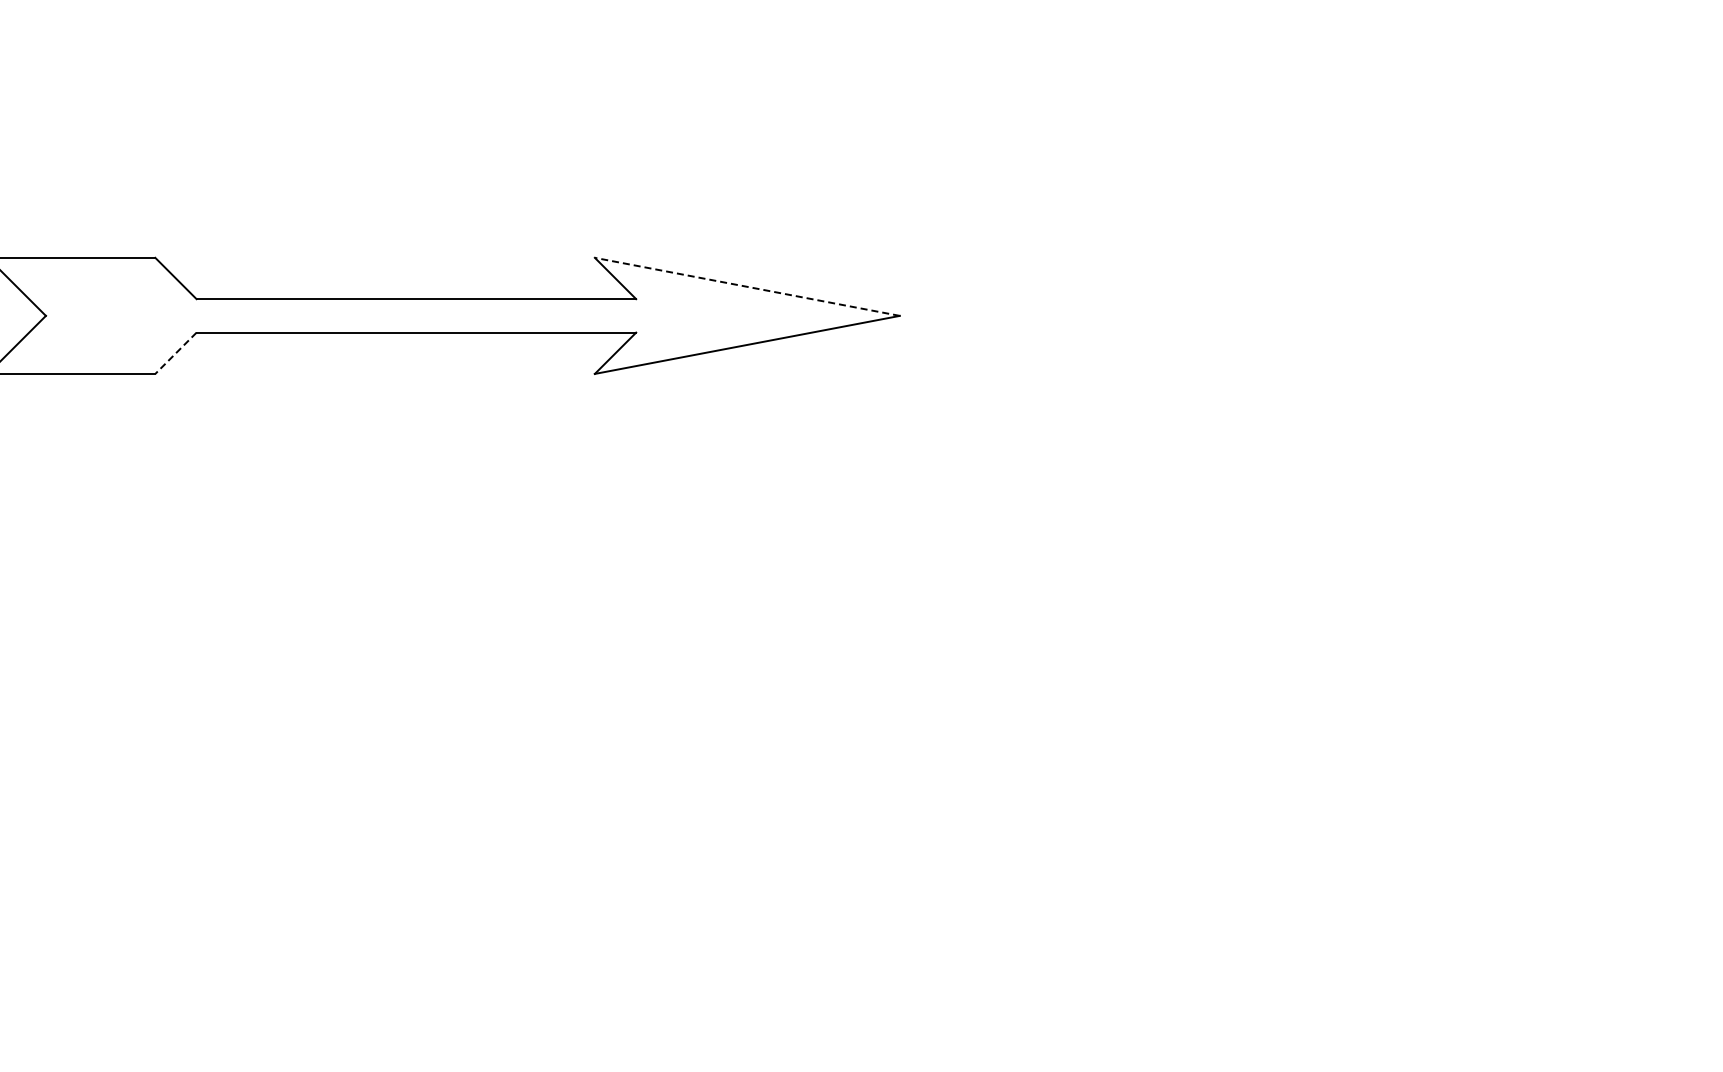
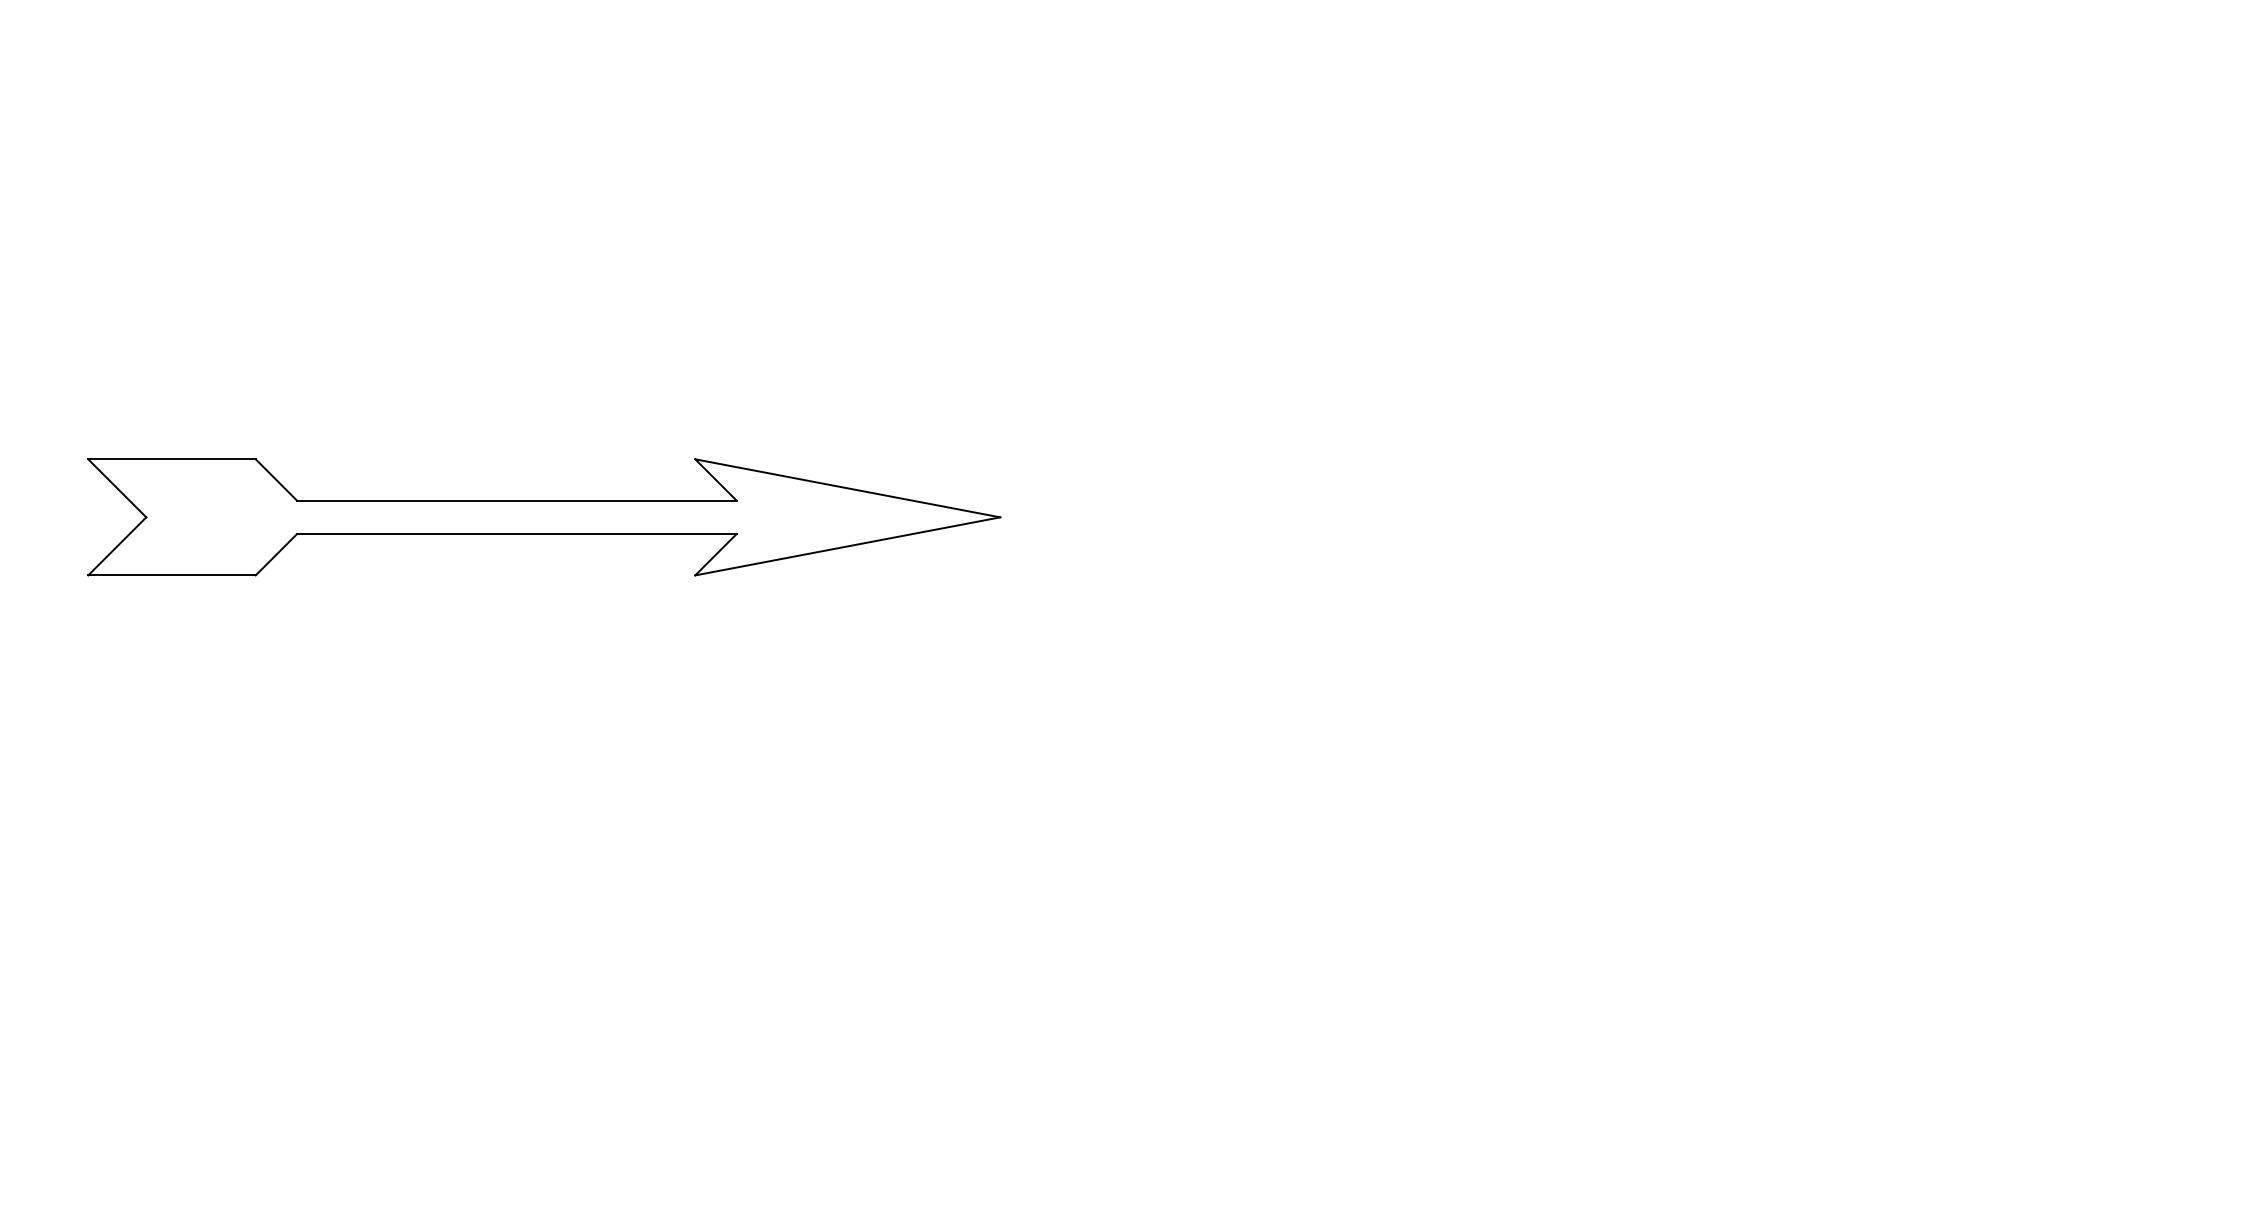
line: (747, 287) -> (847, 488), dashed -> solid
line: (176, 354) -> (276, 555), dashed -> solid

